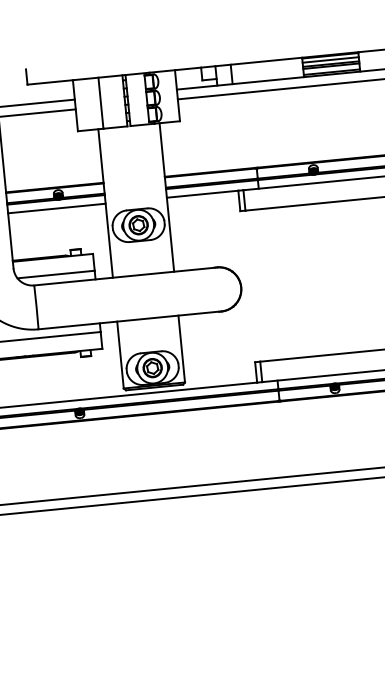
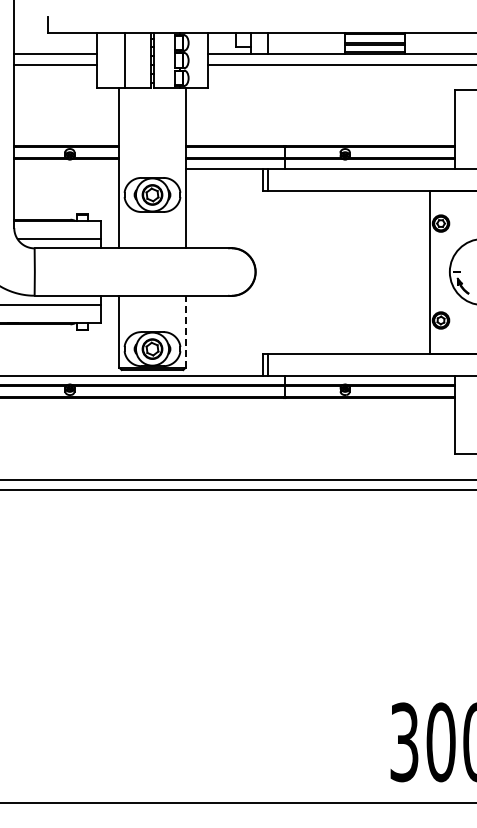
line: (330, 60) -> (374, 38), removed
line: (56, 208) -> (66, 168), removed
line: (181, 348) -> (185, 331), solid -> dashed

